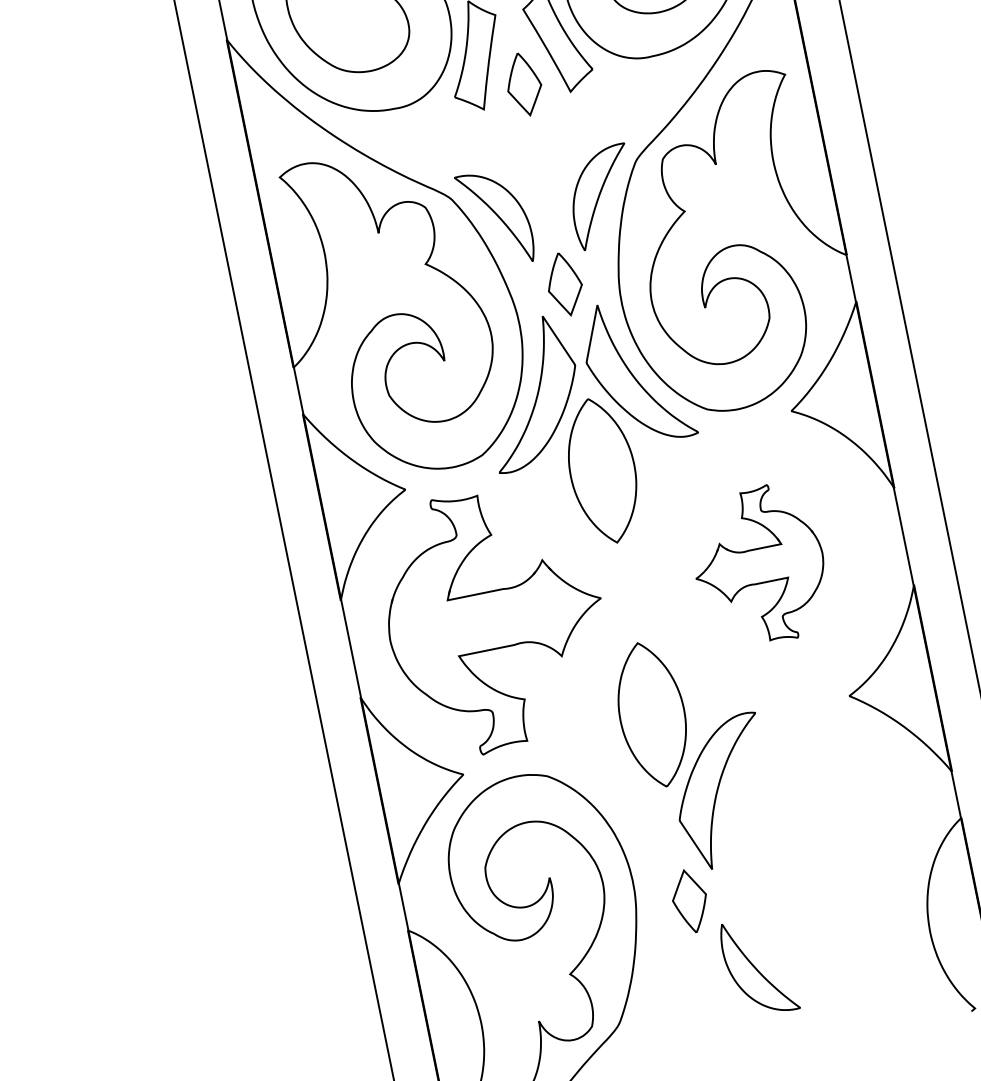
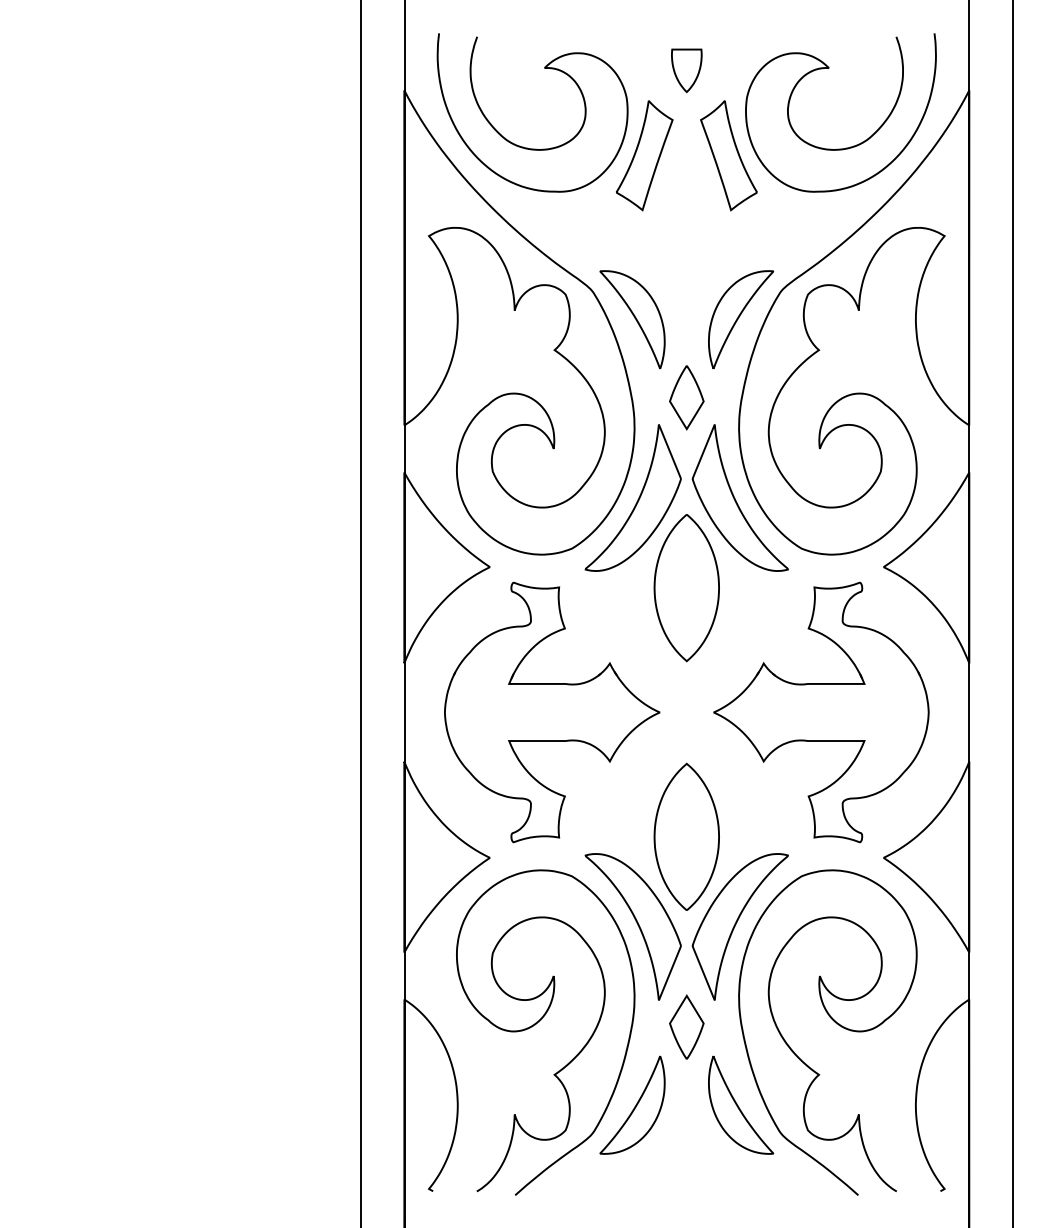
part: (523, 84) -> (686, 193), removed
part: (759, 566) -> (821, 712), size x1.67
part: (616, 813) -> (632, 926), added
curve: (835, 868) -> (835, 1023), added
part: (652, 987) -> (632, 1104), added

